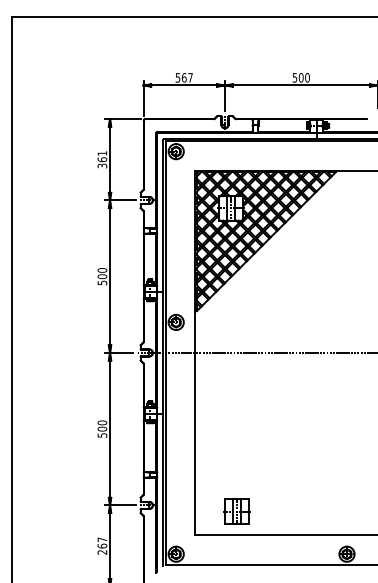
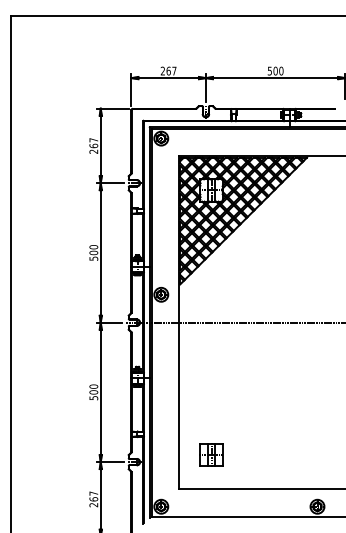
text: (177, 77) -> (162, 70), 567 -> 267
text: (102, 159) -> (93, 145), 361 -> 267
part: (236, 511) -> (210, 454), moved

